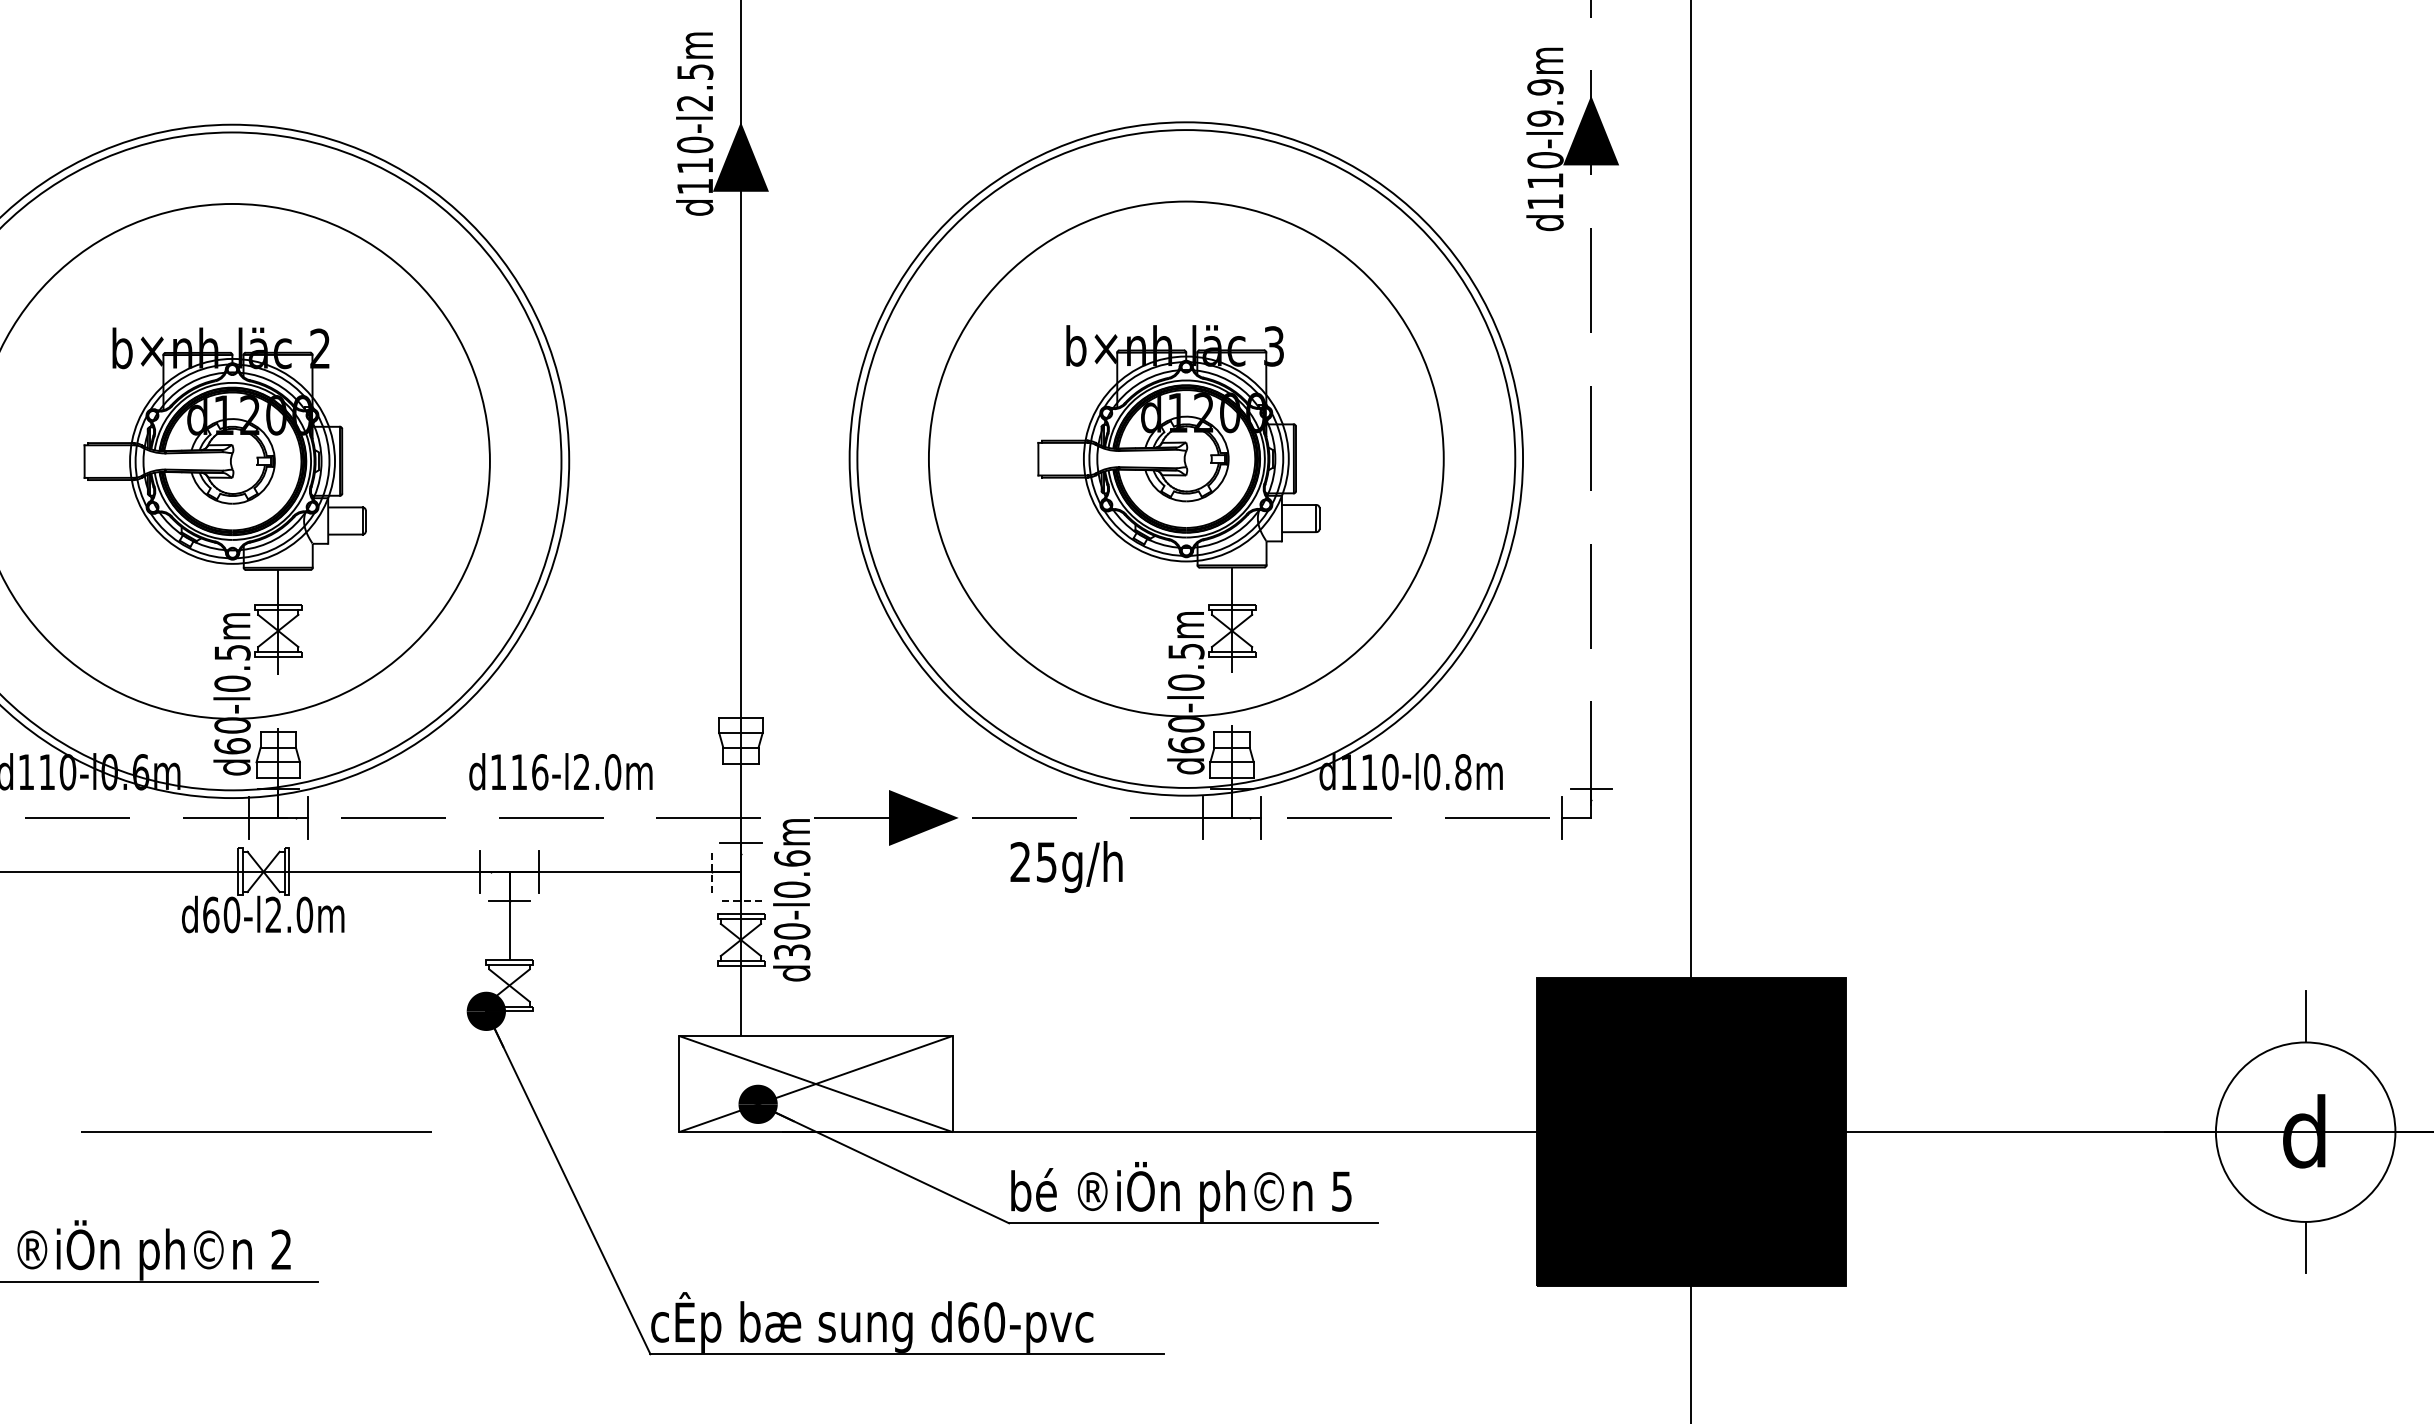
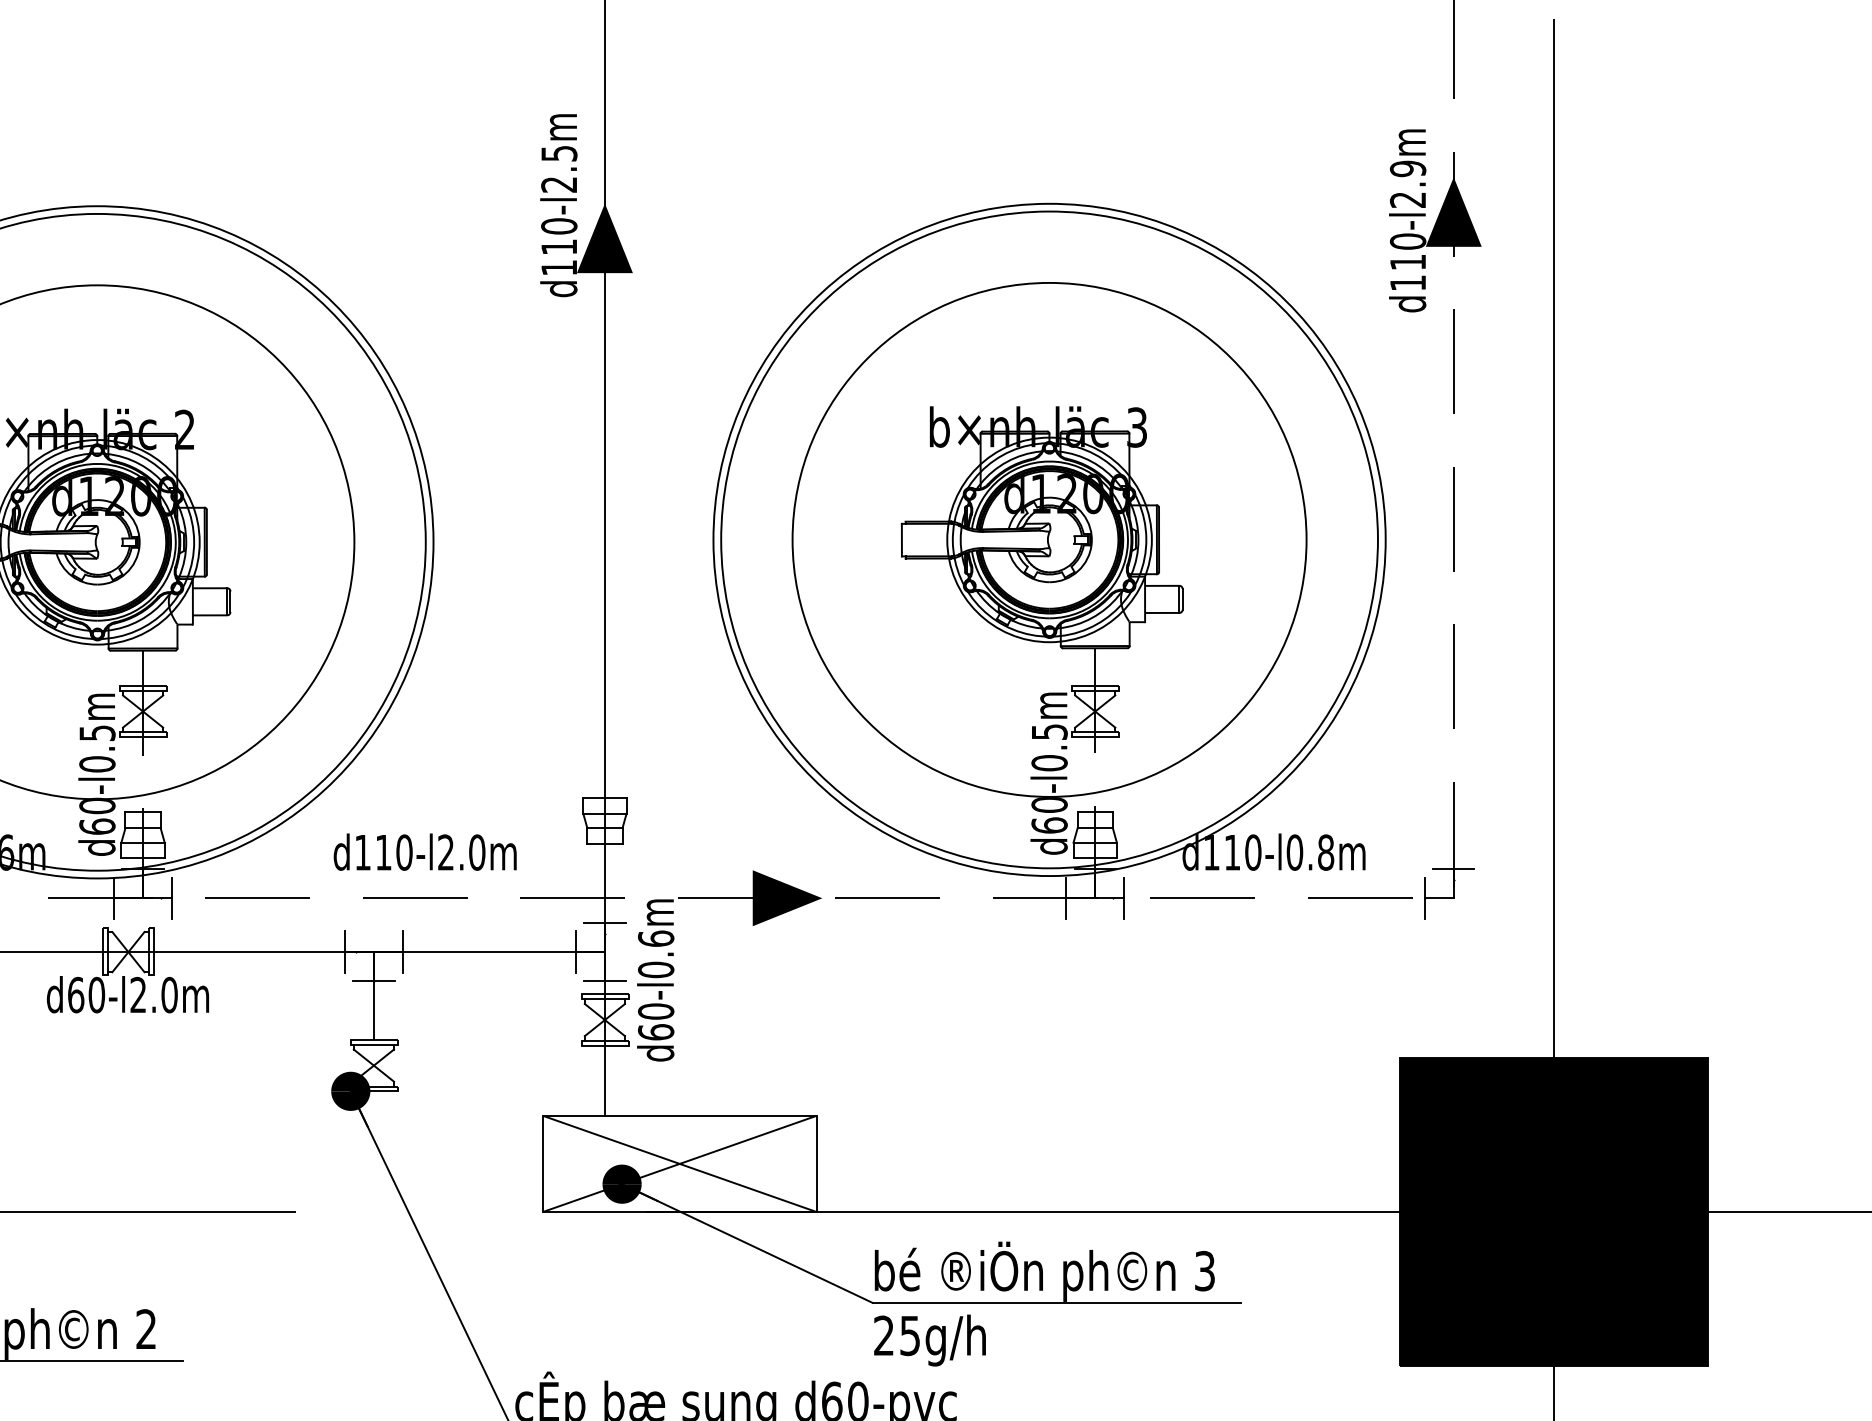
text: (1545, 118) -> (1408, 199), d110-l9.9m -> d110-l2.9m
text: (540, 772) -> (404, 852), d116-l2.0m -> d110-l2.0m
text: (1066, 866) -> (929, 1340), moved
line: (711, 871) -> (575, 951), dashed -> solid
line: (740, 901) -> (604, 981), dashed -> solid
text: (792, 952) -> (656, 1032), d30-l0.6m -> d60-l0.6m
text: (1341, 1191) -> (1204, 1271), 5 -> 3

